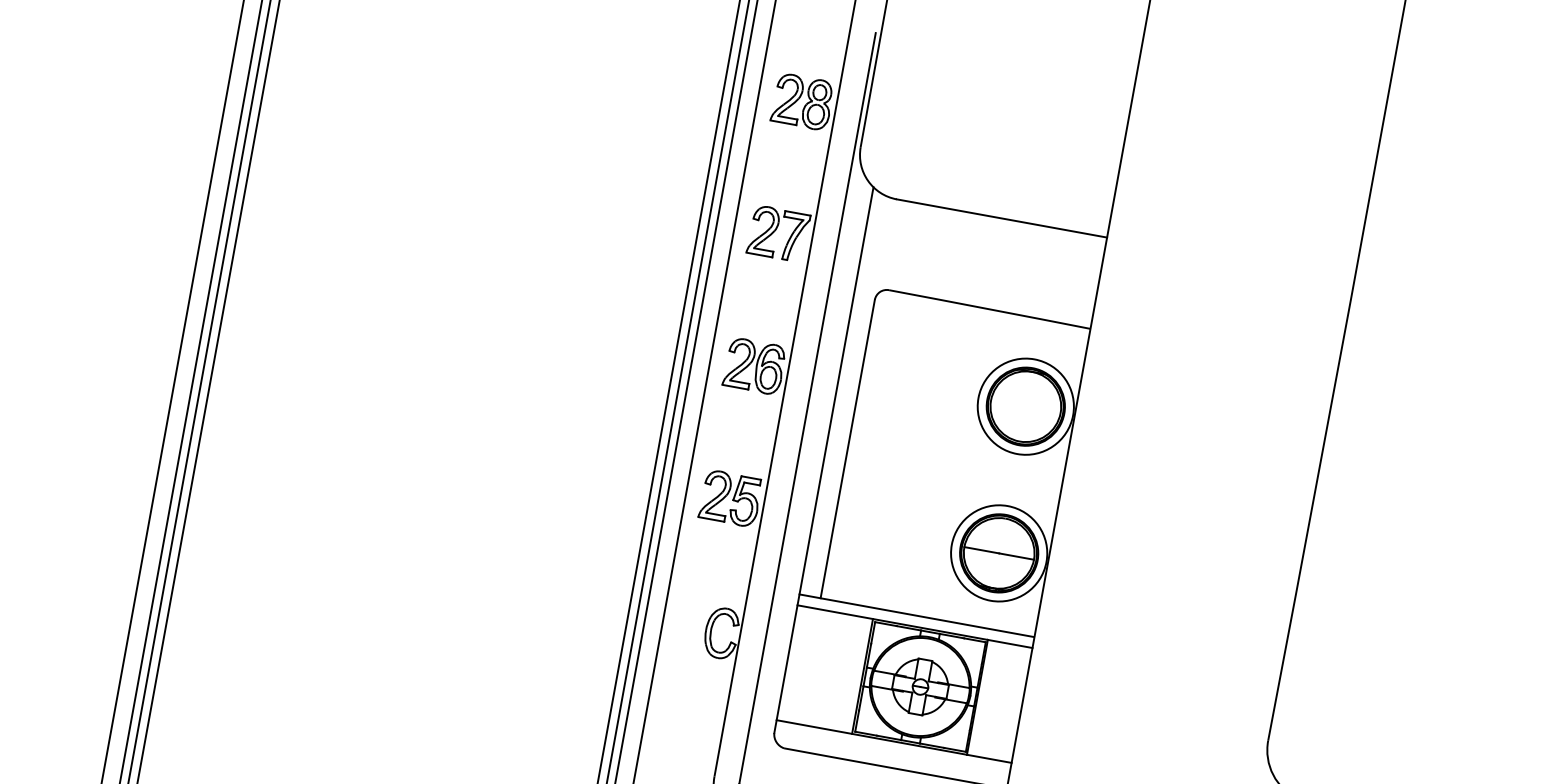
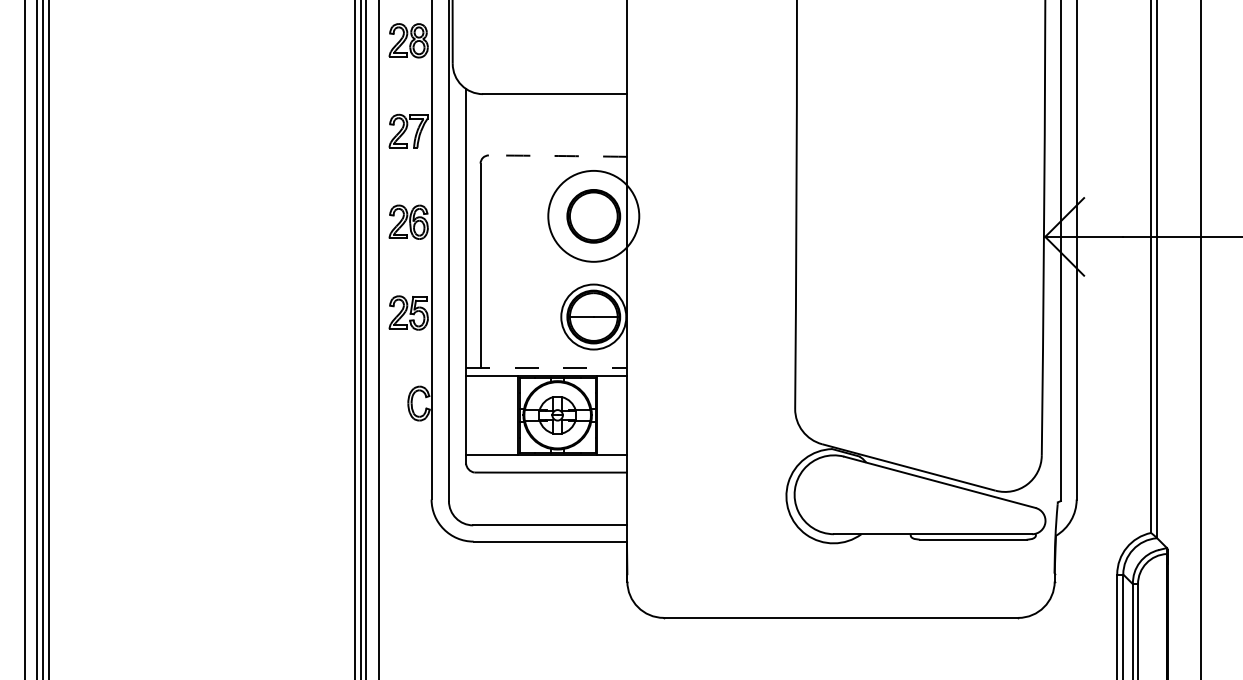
arc: (990, 310) -> (558, 156), solid -> dashed
circle: (1025, 405) -> (593, 215), size x1.4
line: (918, 616) -> (547, 368), solid -> dashed

